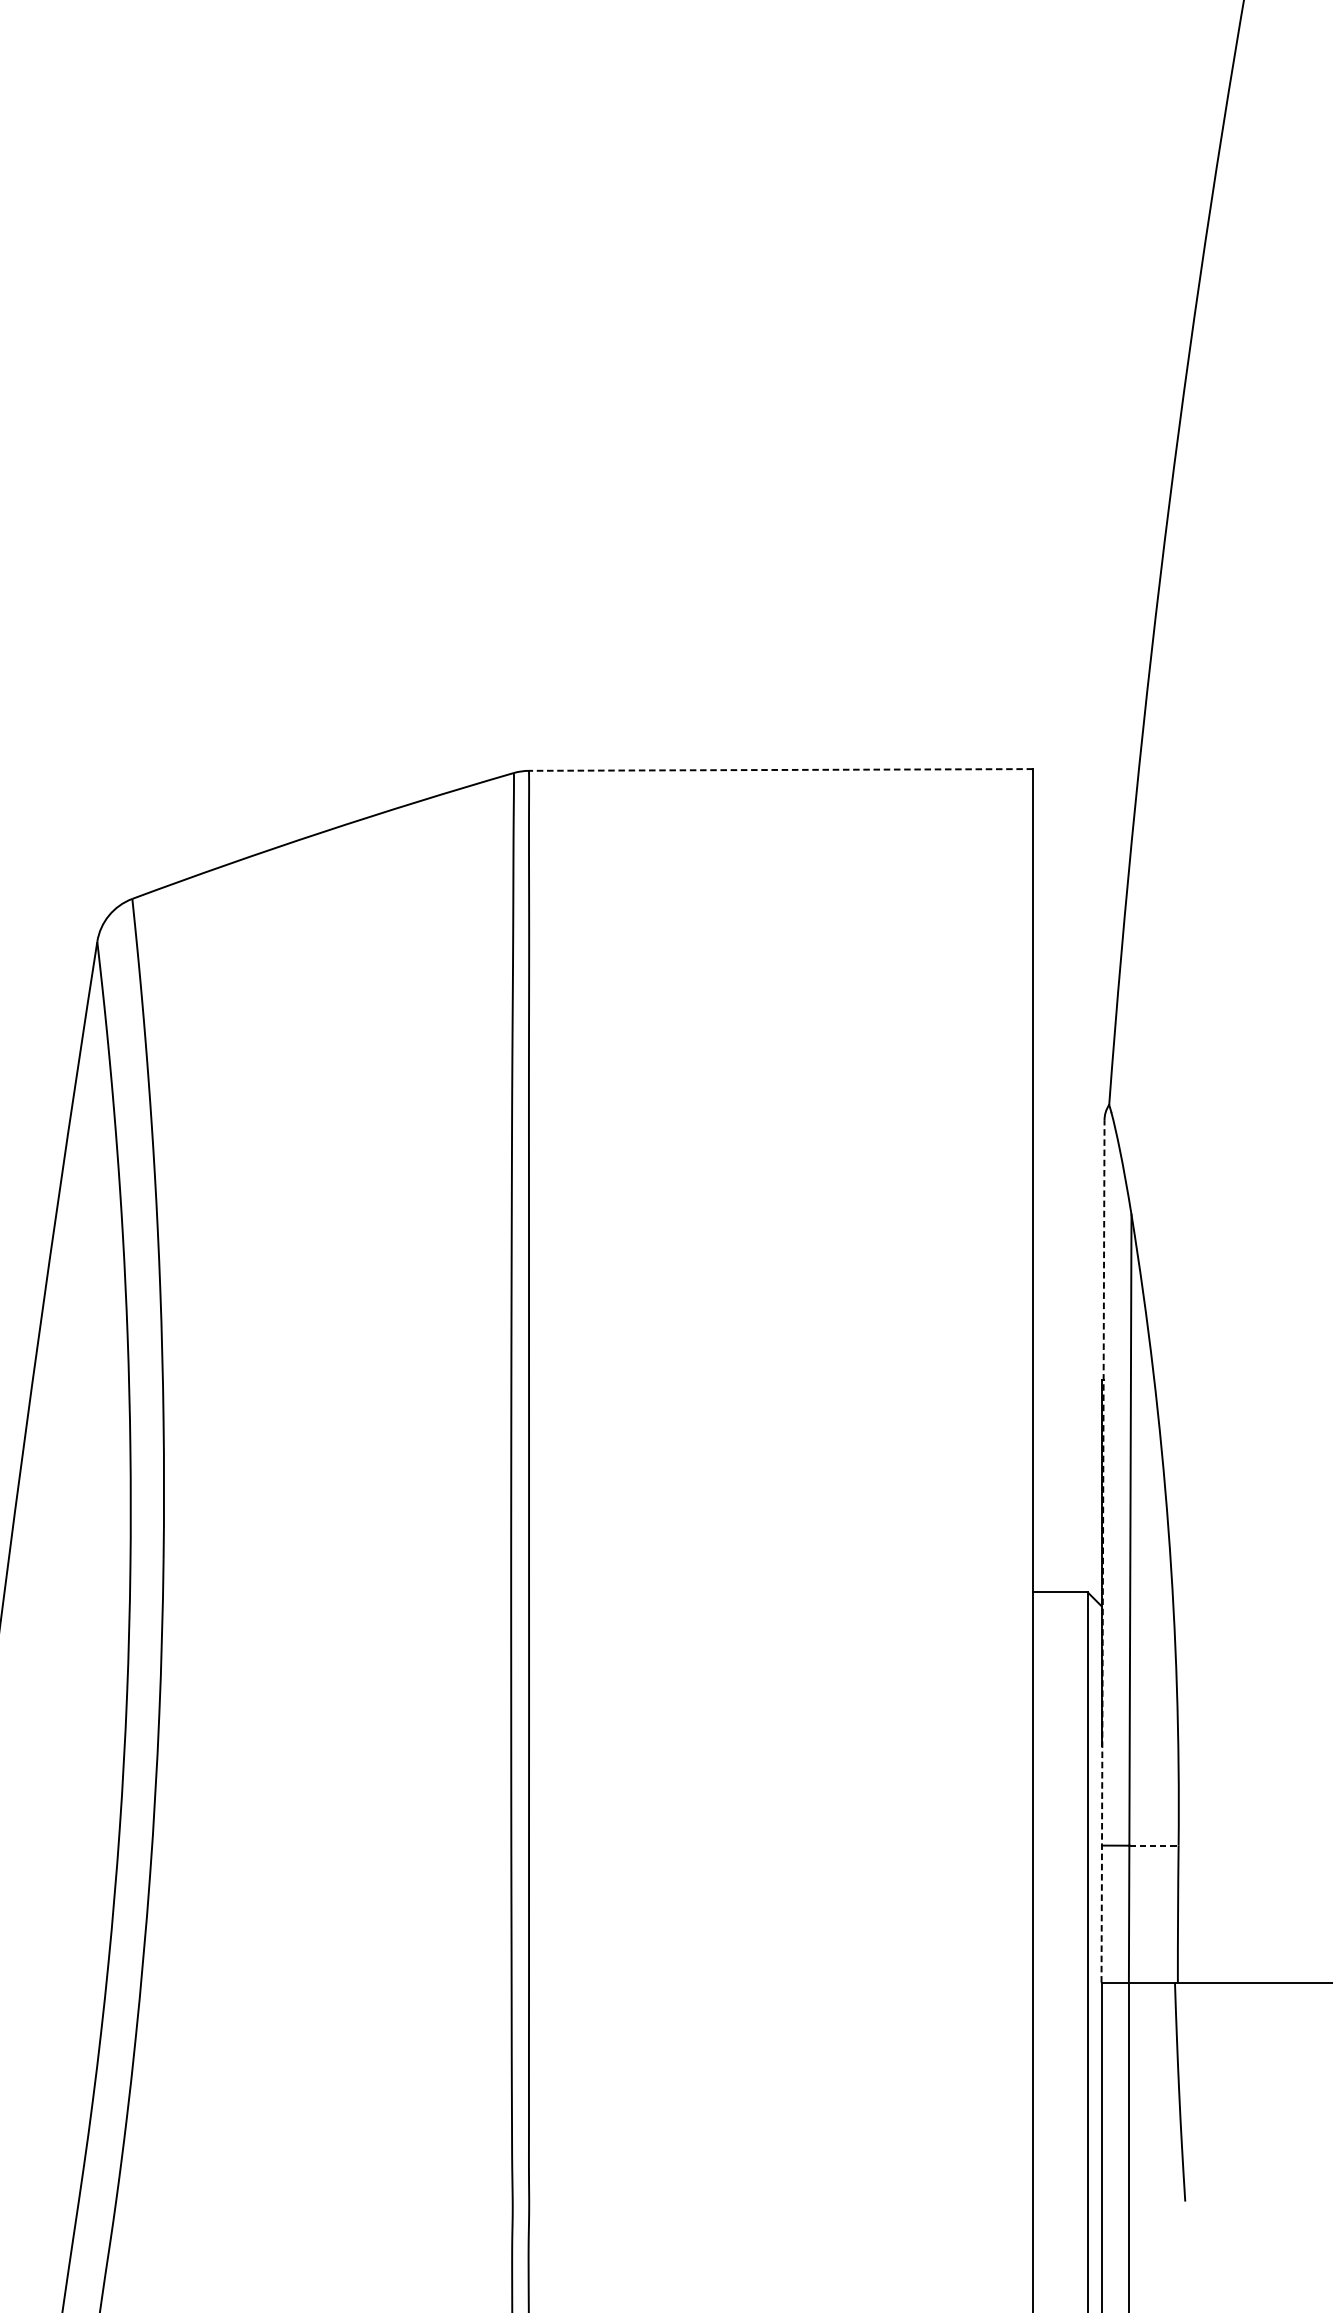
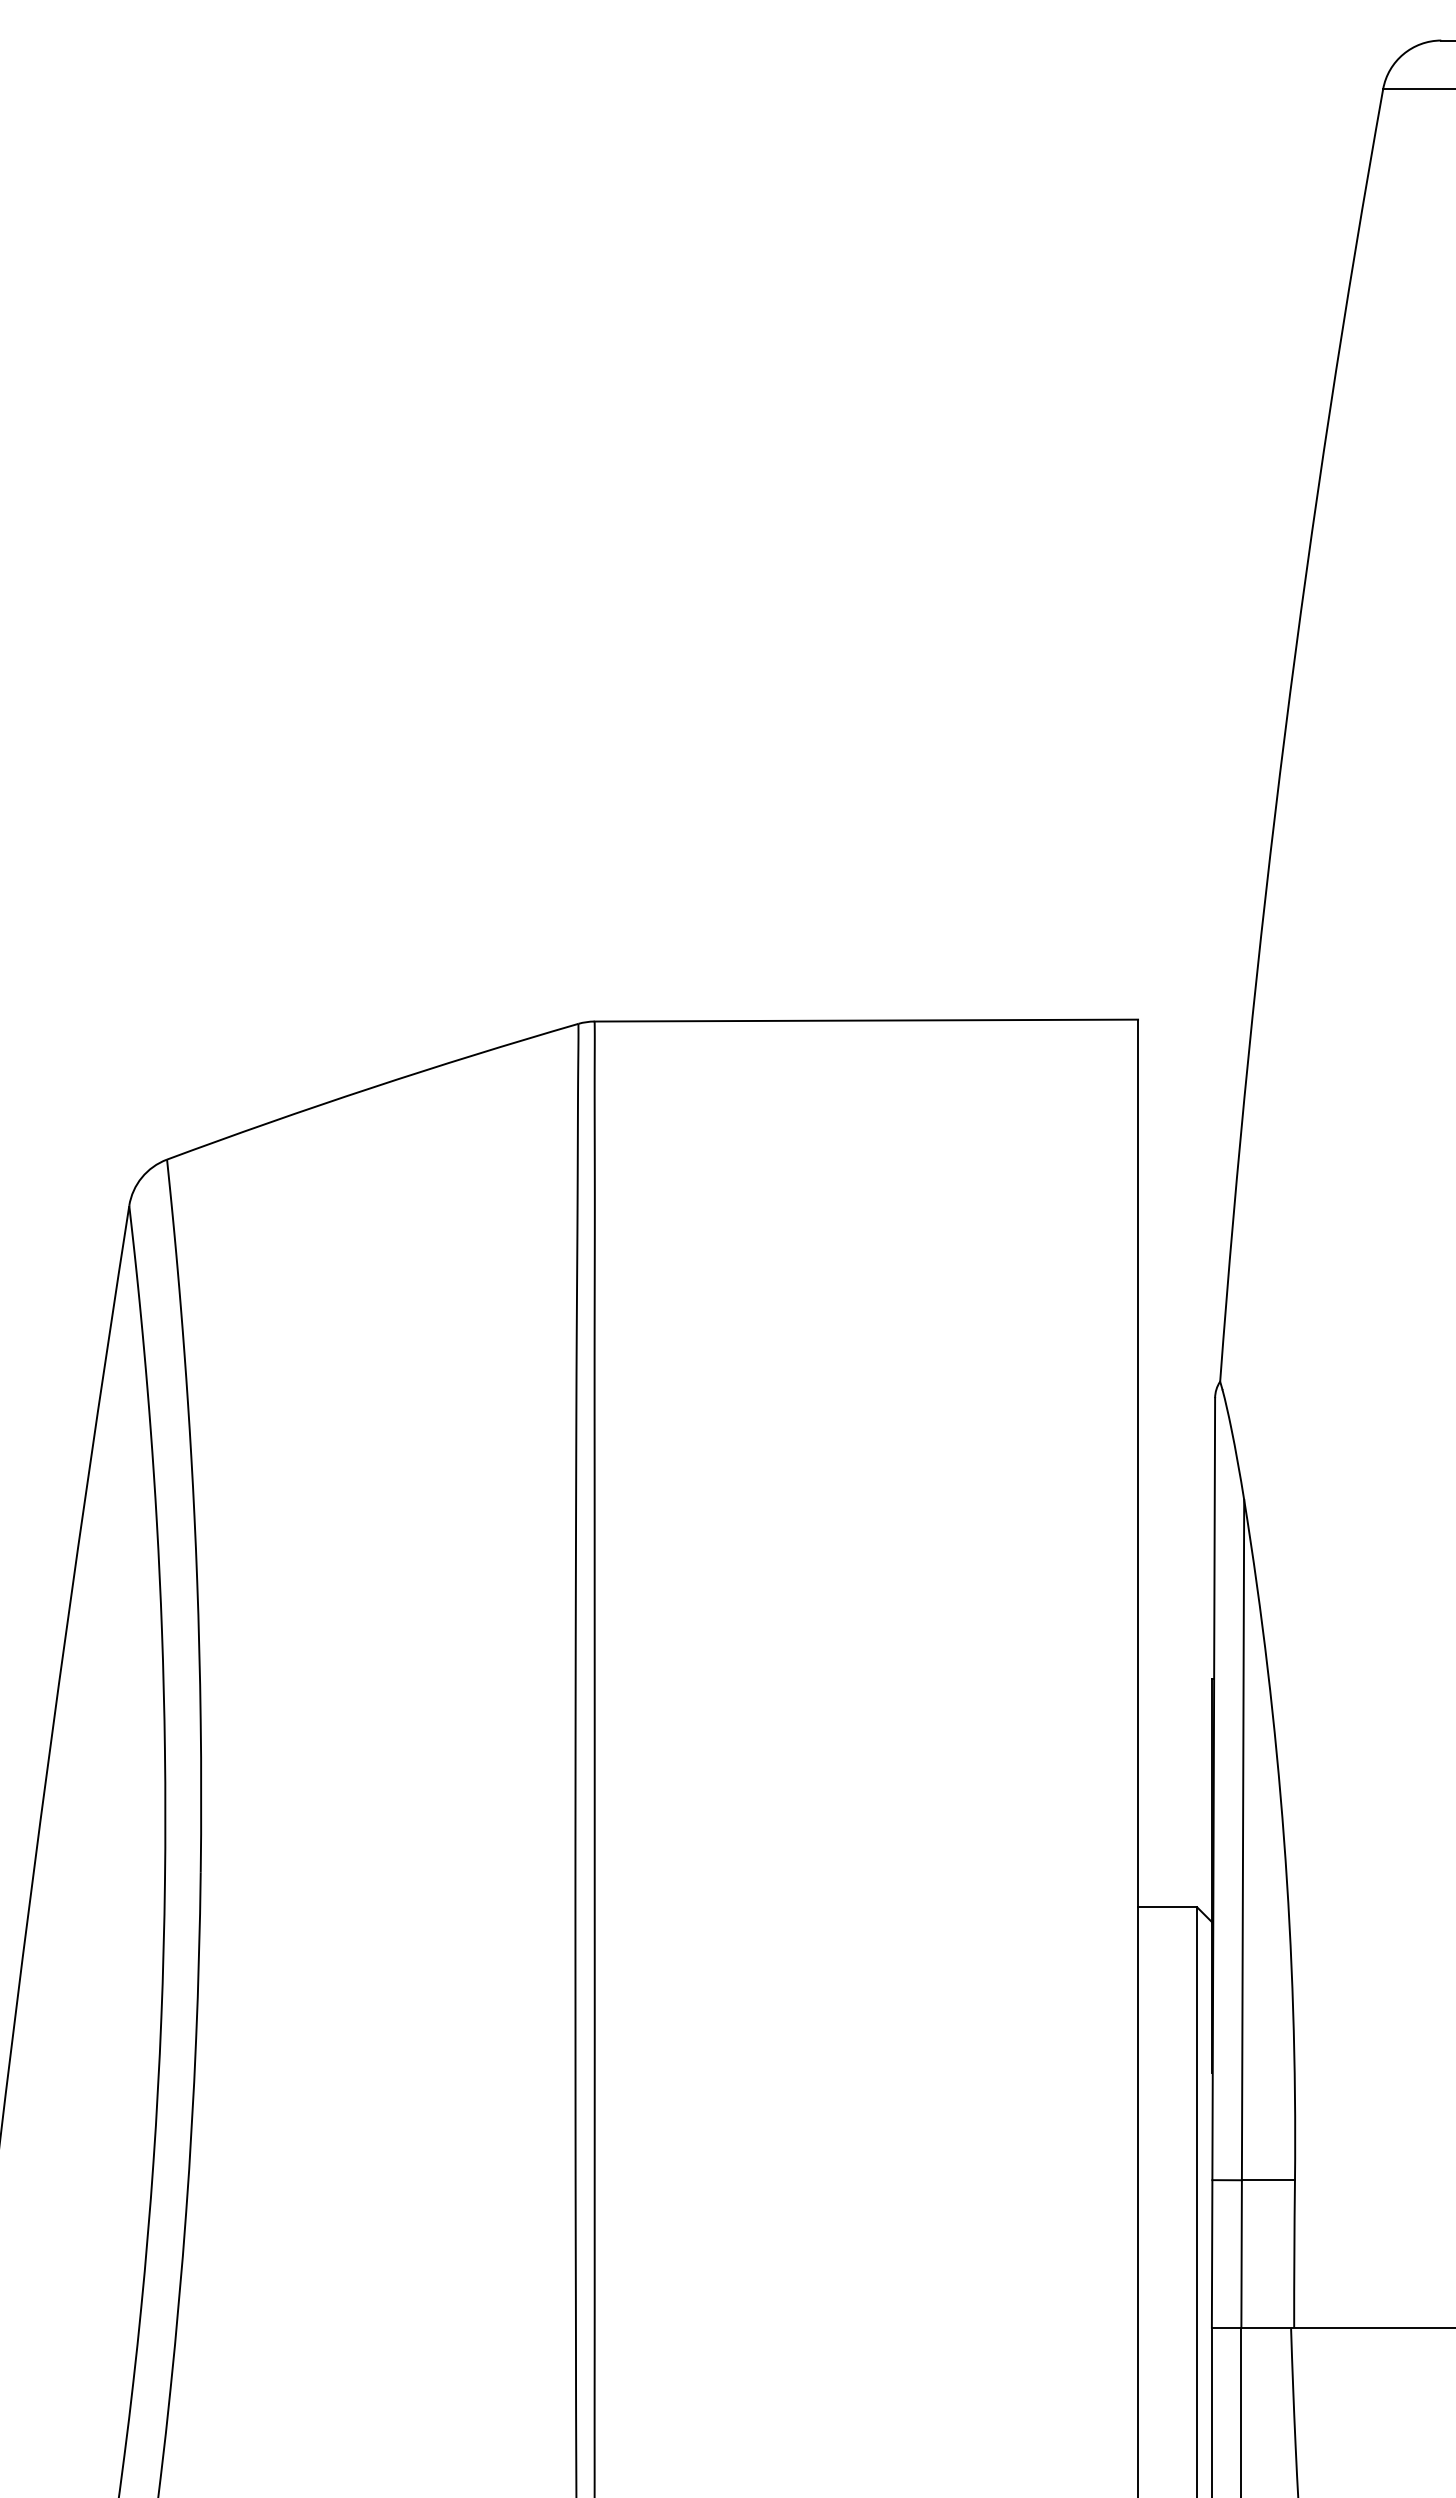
line: (781, 769) -> (866, 1020), dashed -> solid
line: (1103, 1550) -> (1213, 1862), dashed -> solid
line: (1154, 1845) -> (1268, 2180), dashed -> solid

